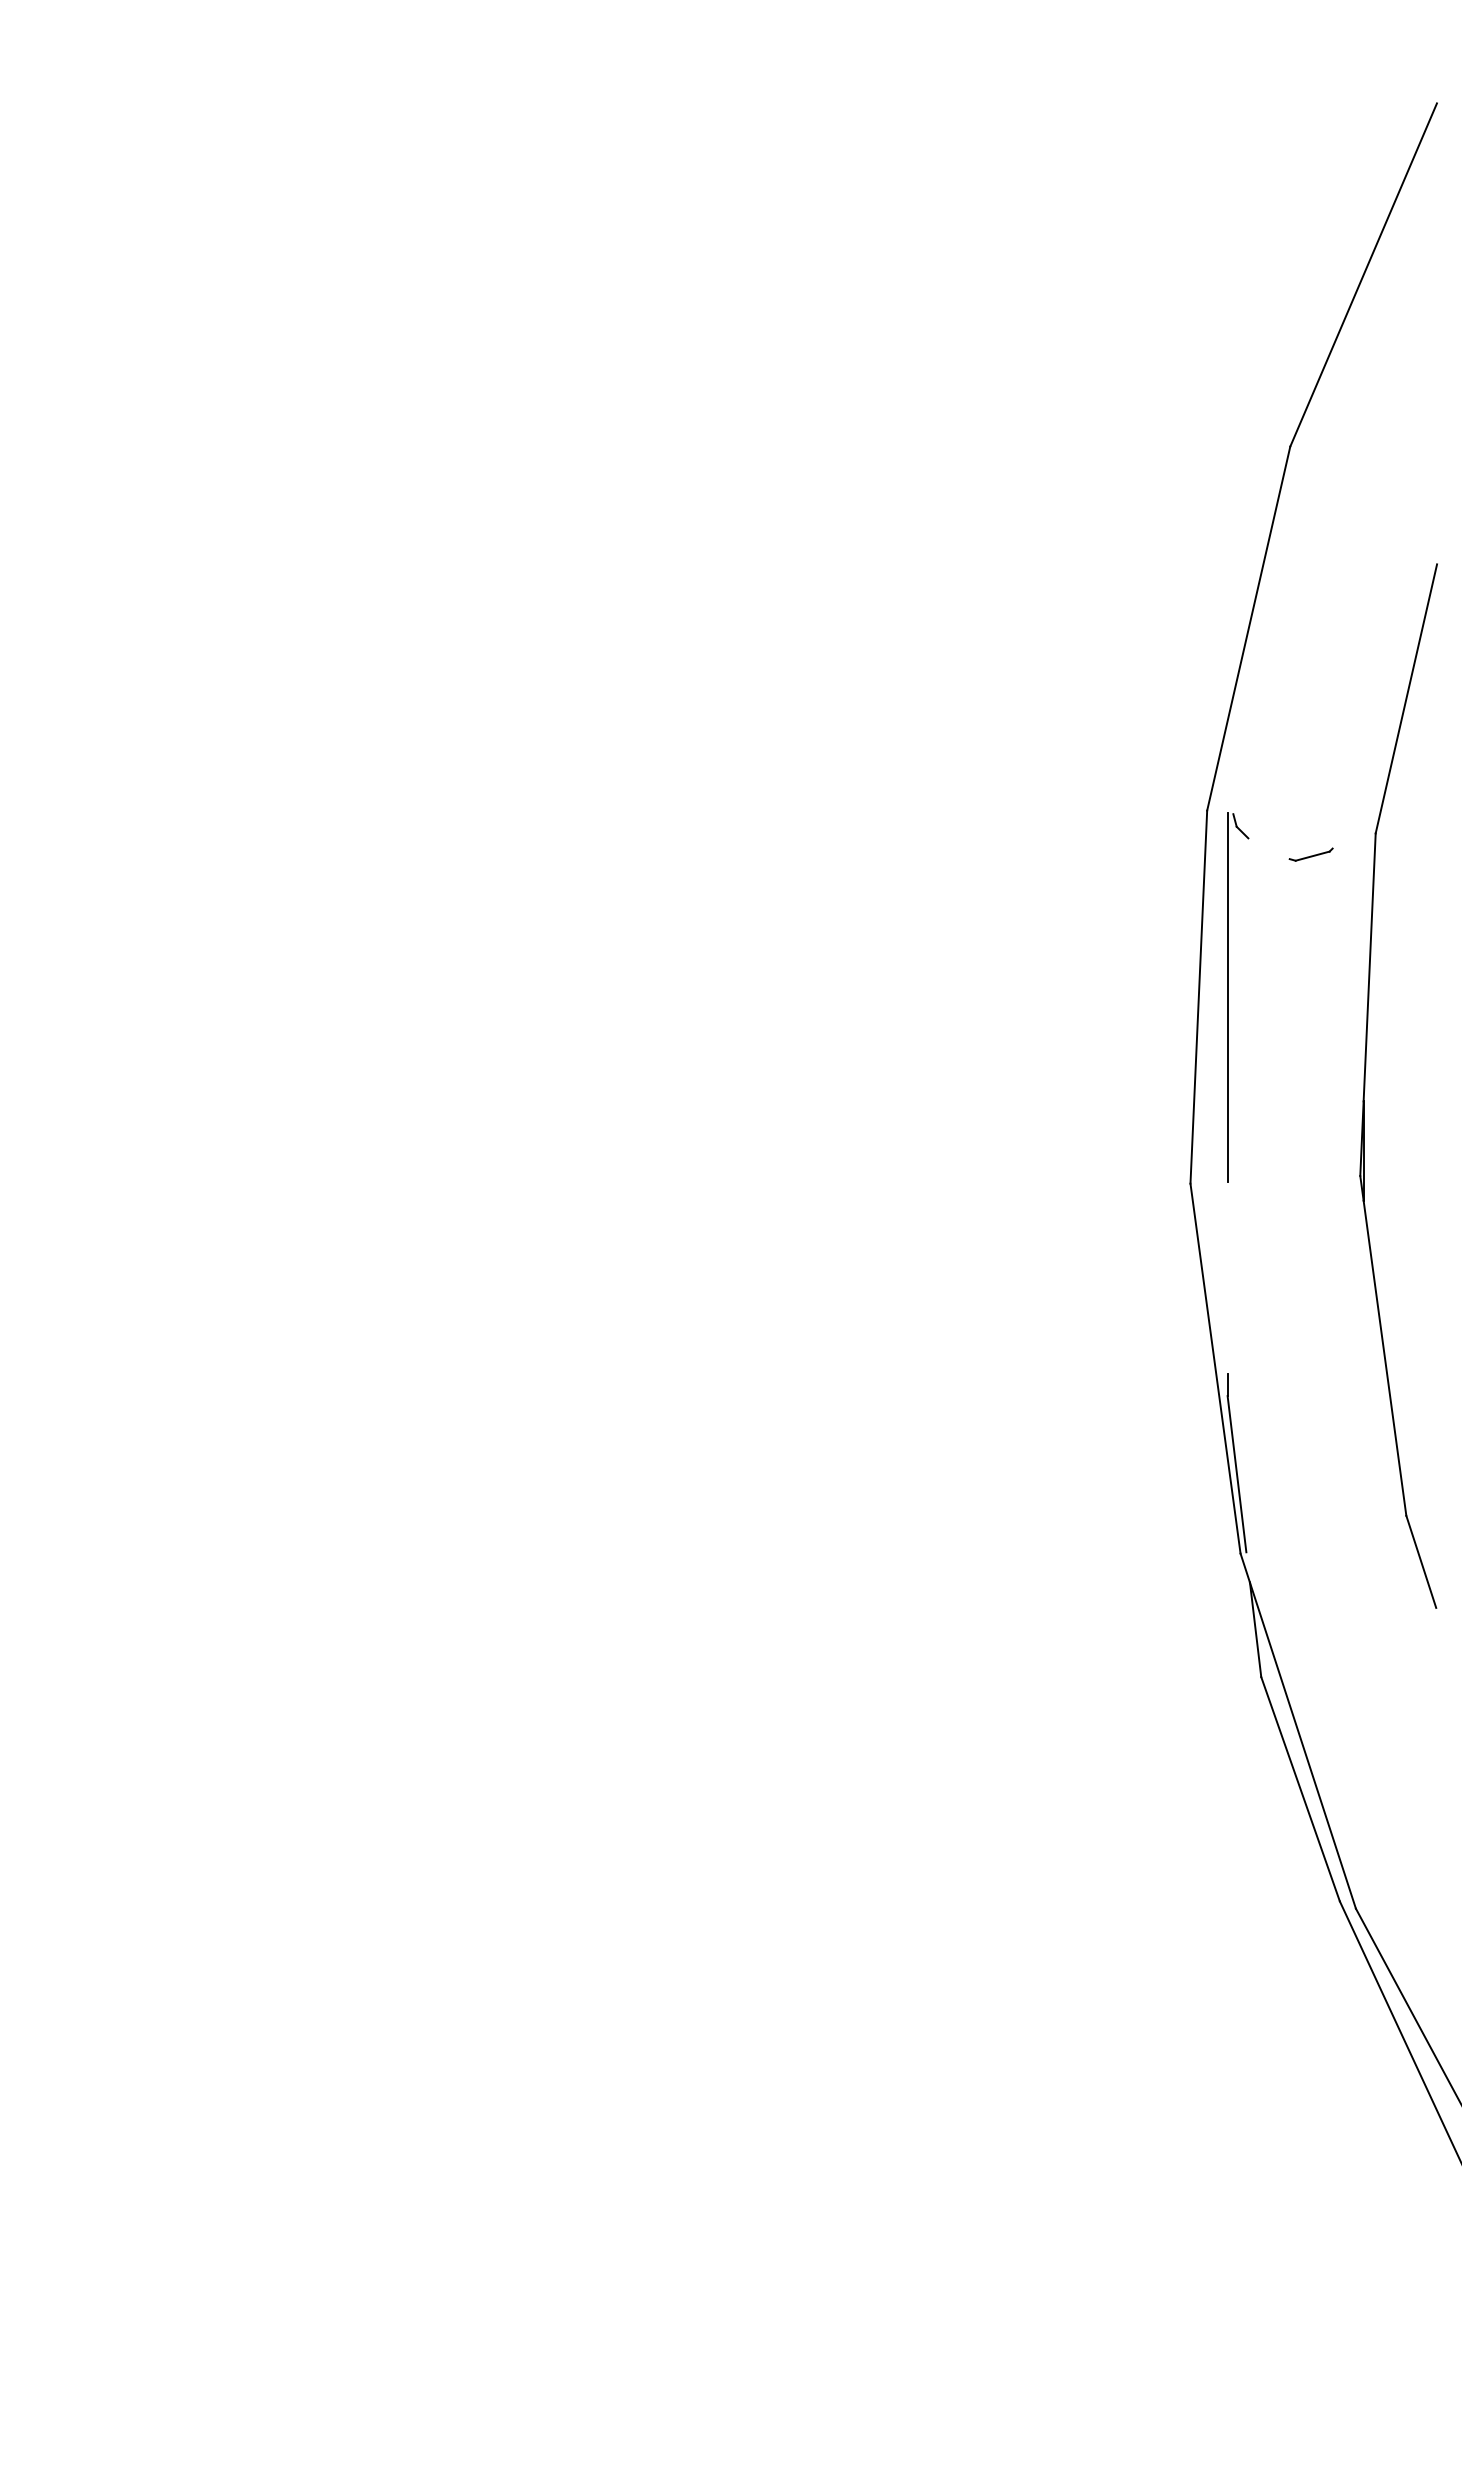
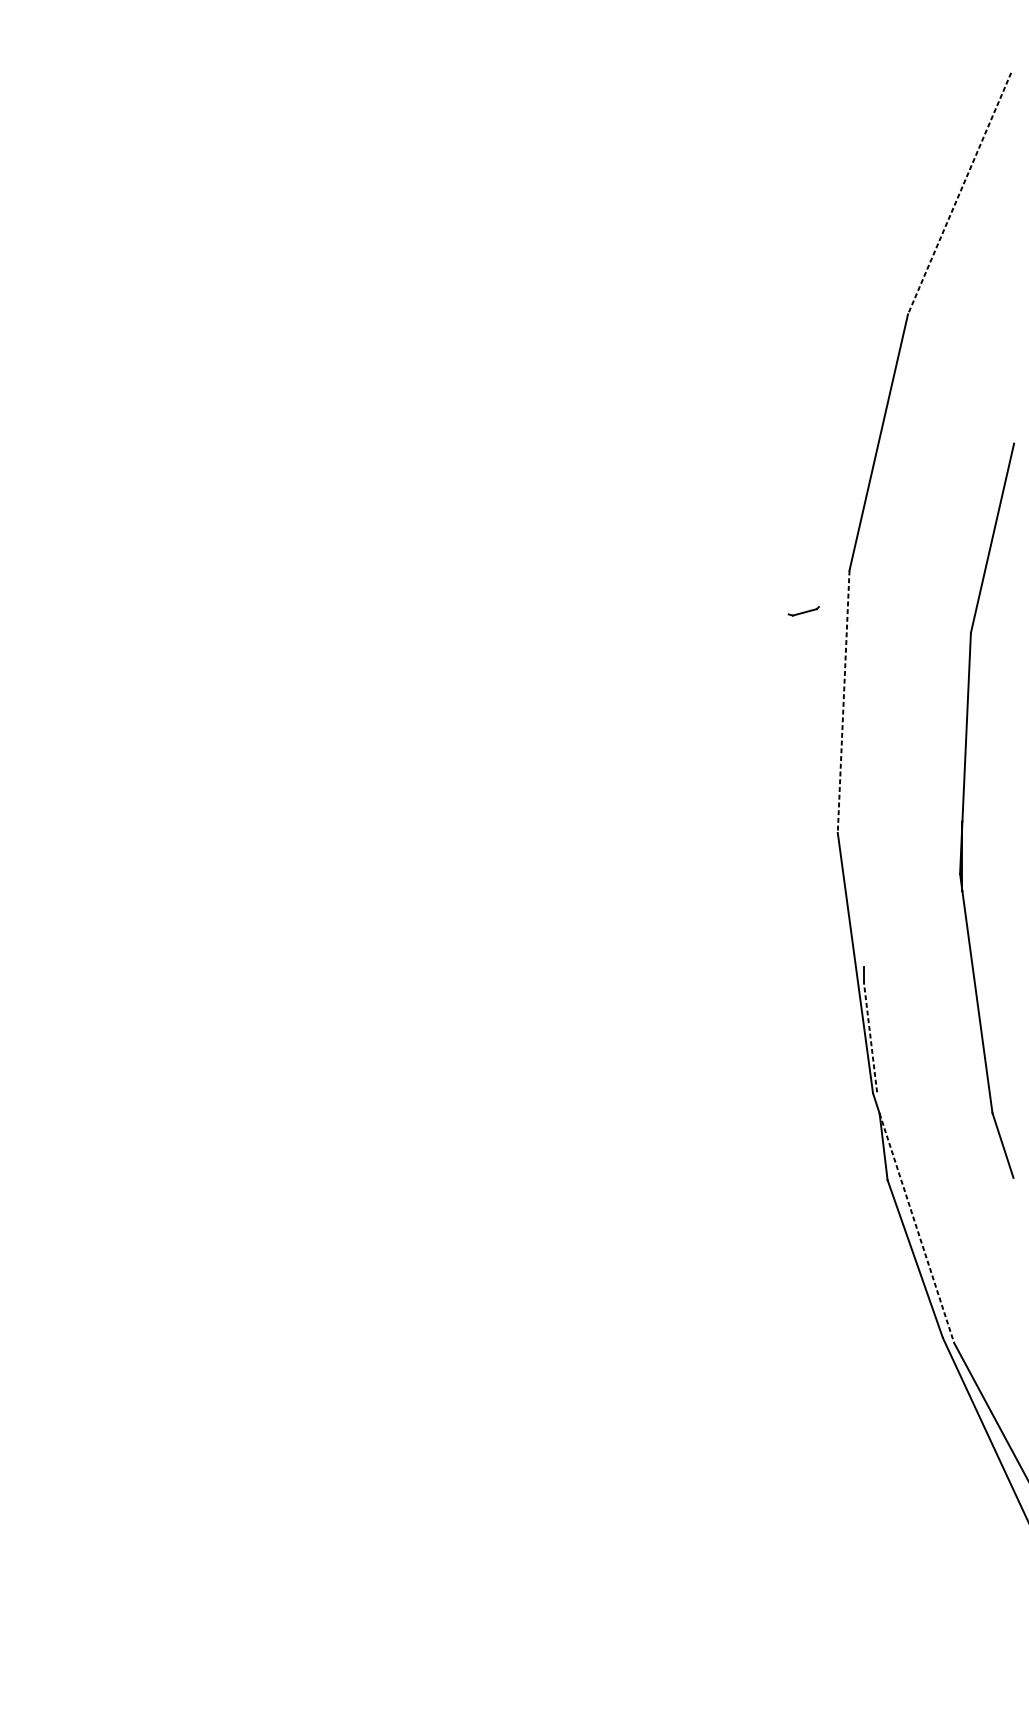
line: (1363, 275) -> (959, 193), solid -> dashed
part: (1310, 854) -> (803, 611), moved
line: (1198, 997) -> (843, 701), solid -> dashed
part: (1228, 997) -> (864, 701), removed
part: (1365, 1085) -> (963, 810), moved
line: (1237, 1474) -> (870, 1037), solid -> dashed
line: (1303, 1746) -> (917, 1228), solid -> dashed

